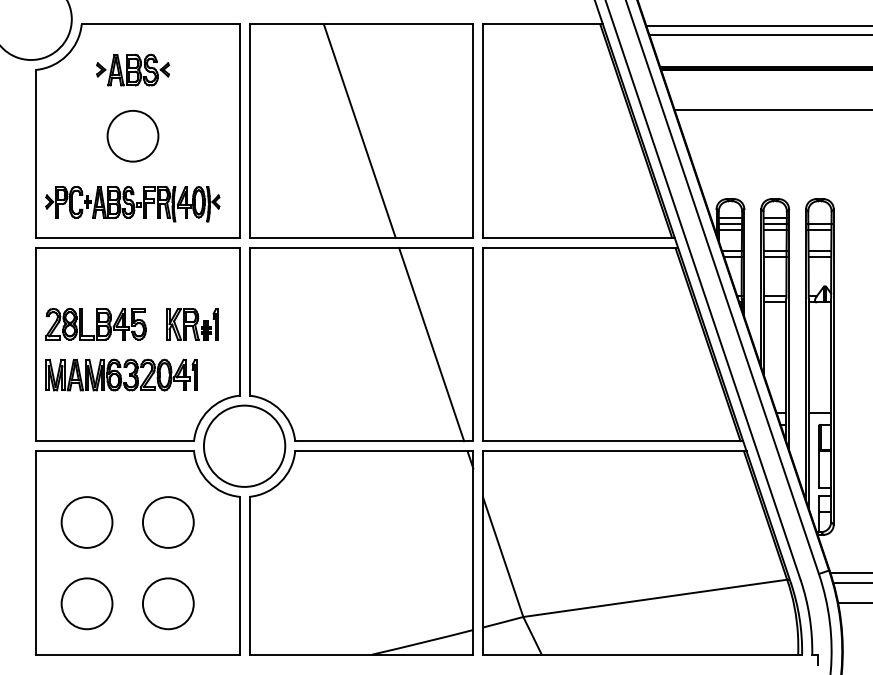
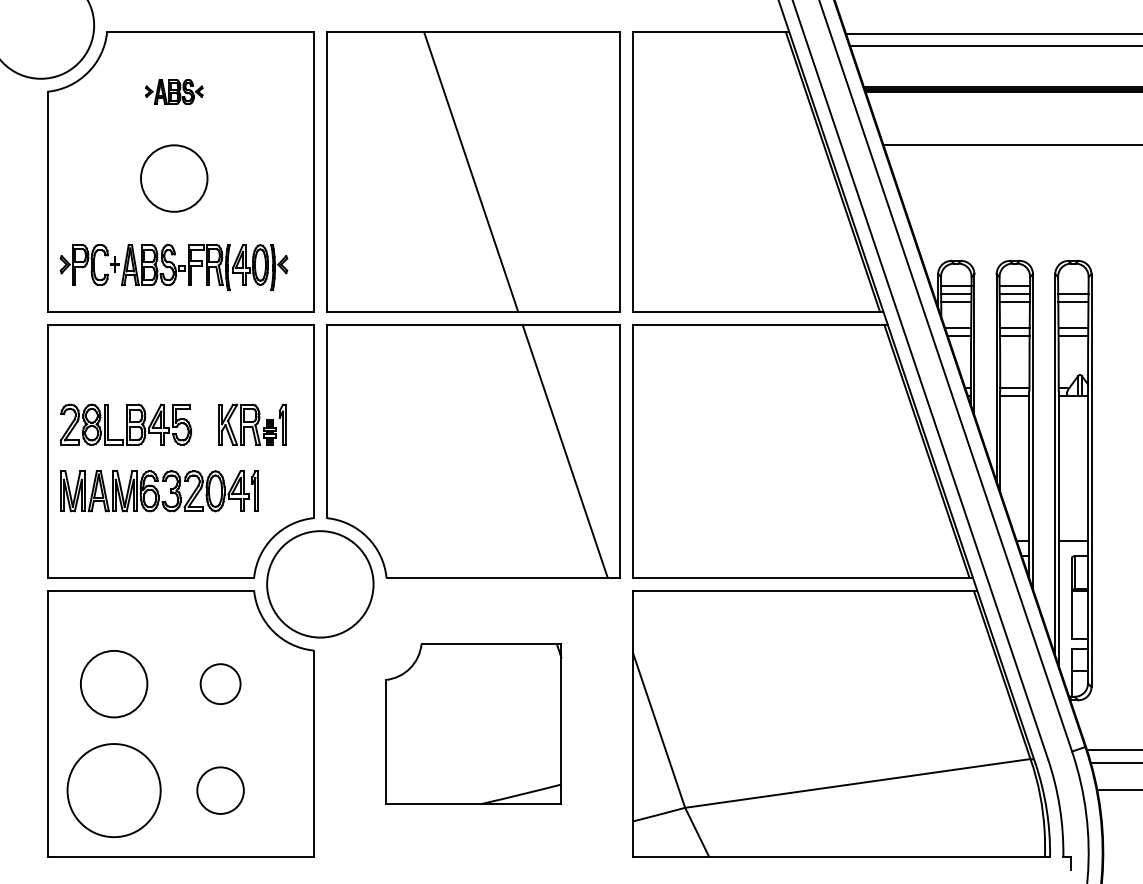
part: (132, 69) -> (173, 91), size x0.6
circle: (168, 522) -> (220, 684), size x0.6
part: (361, 552) -> (473, 723), size x0.6
circle: (86, 603) -> (113, 790), size x1.4
circle: (168, 603) -> (220, 790), size x0.7

